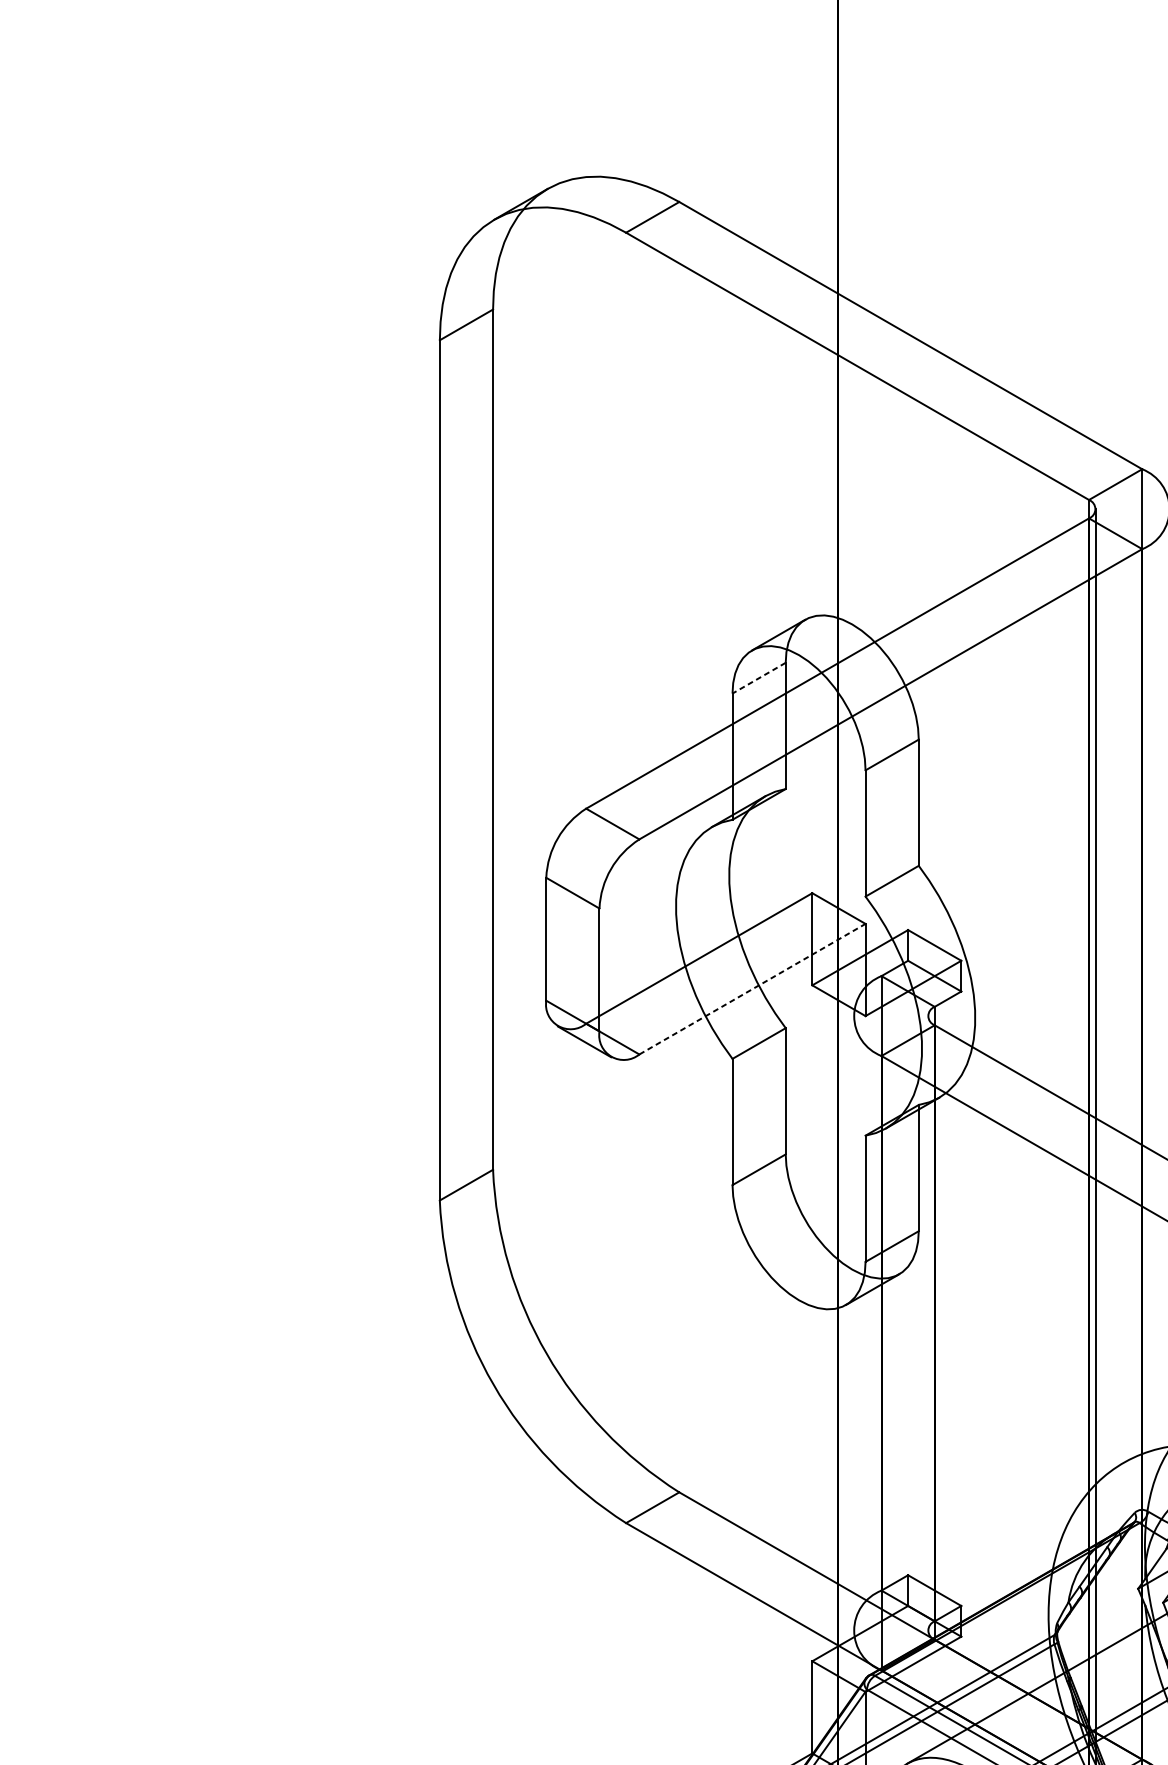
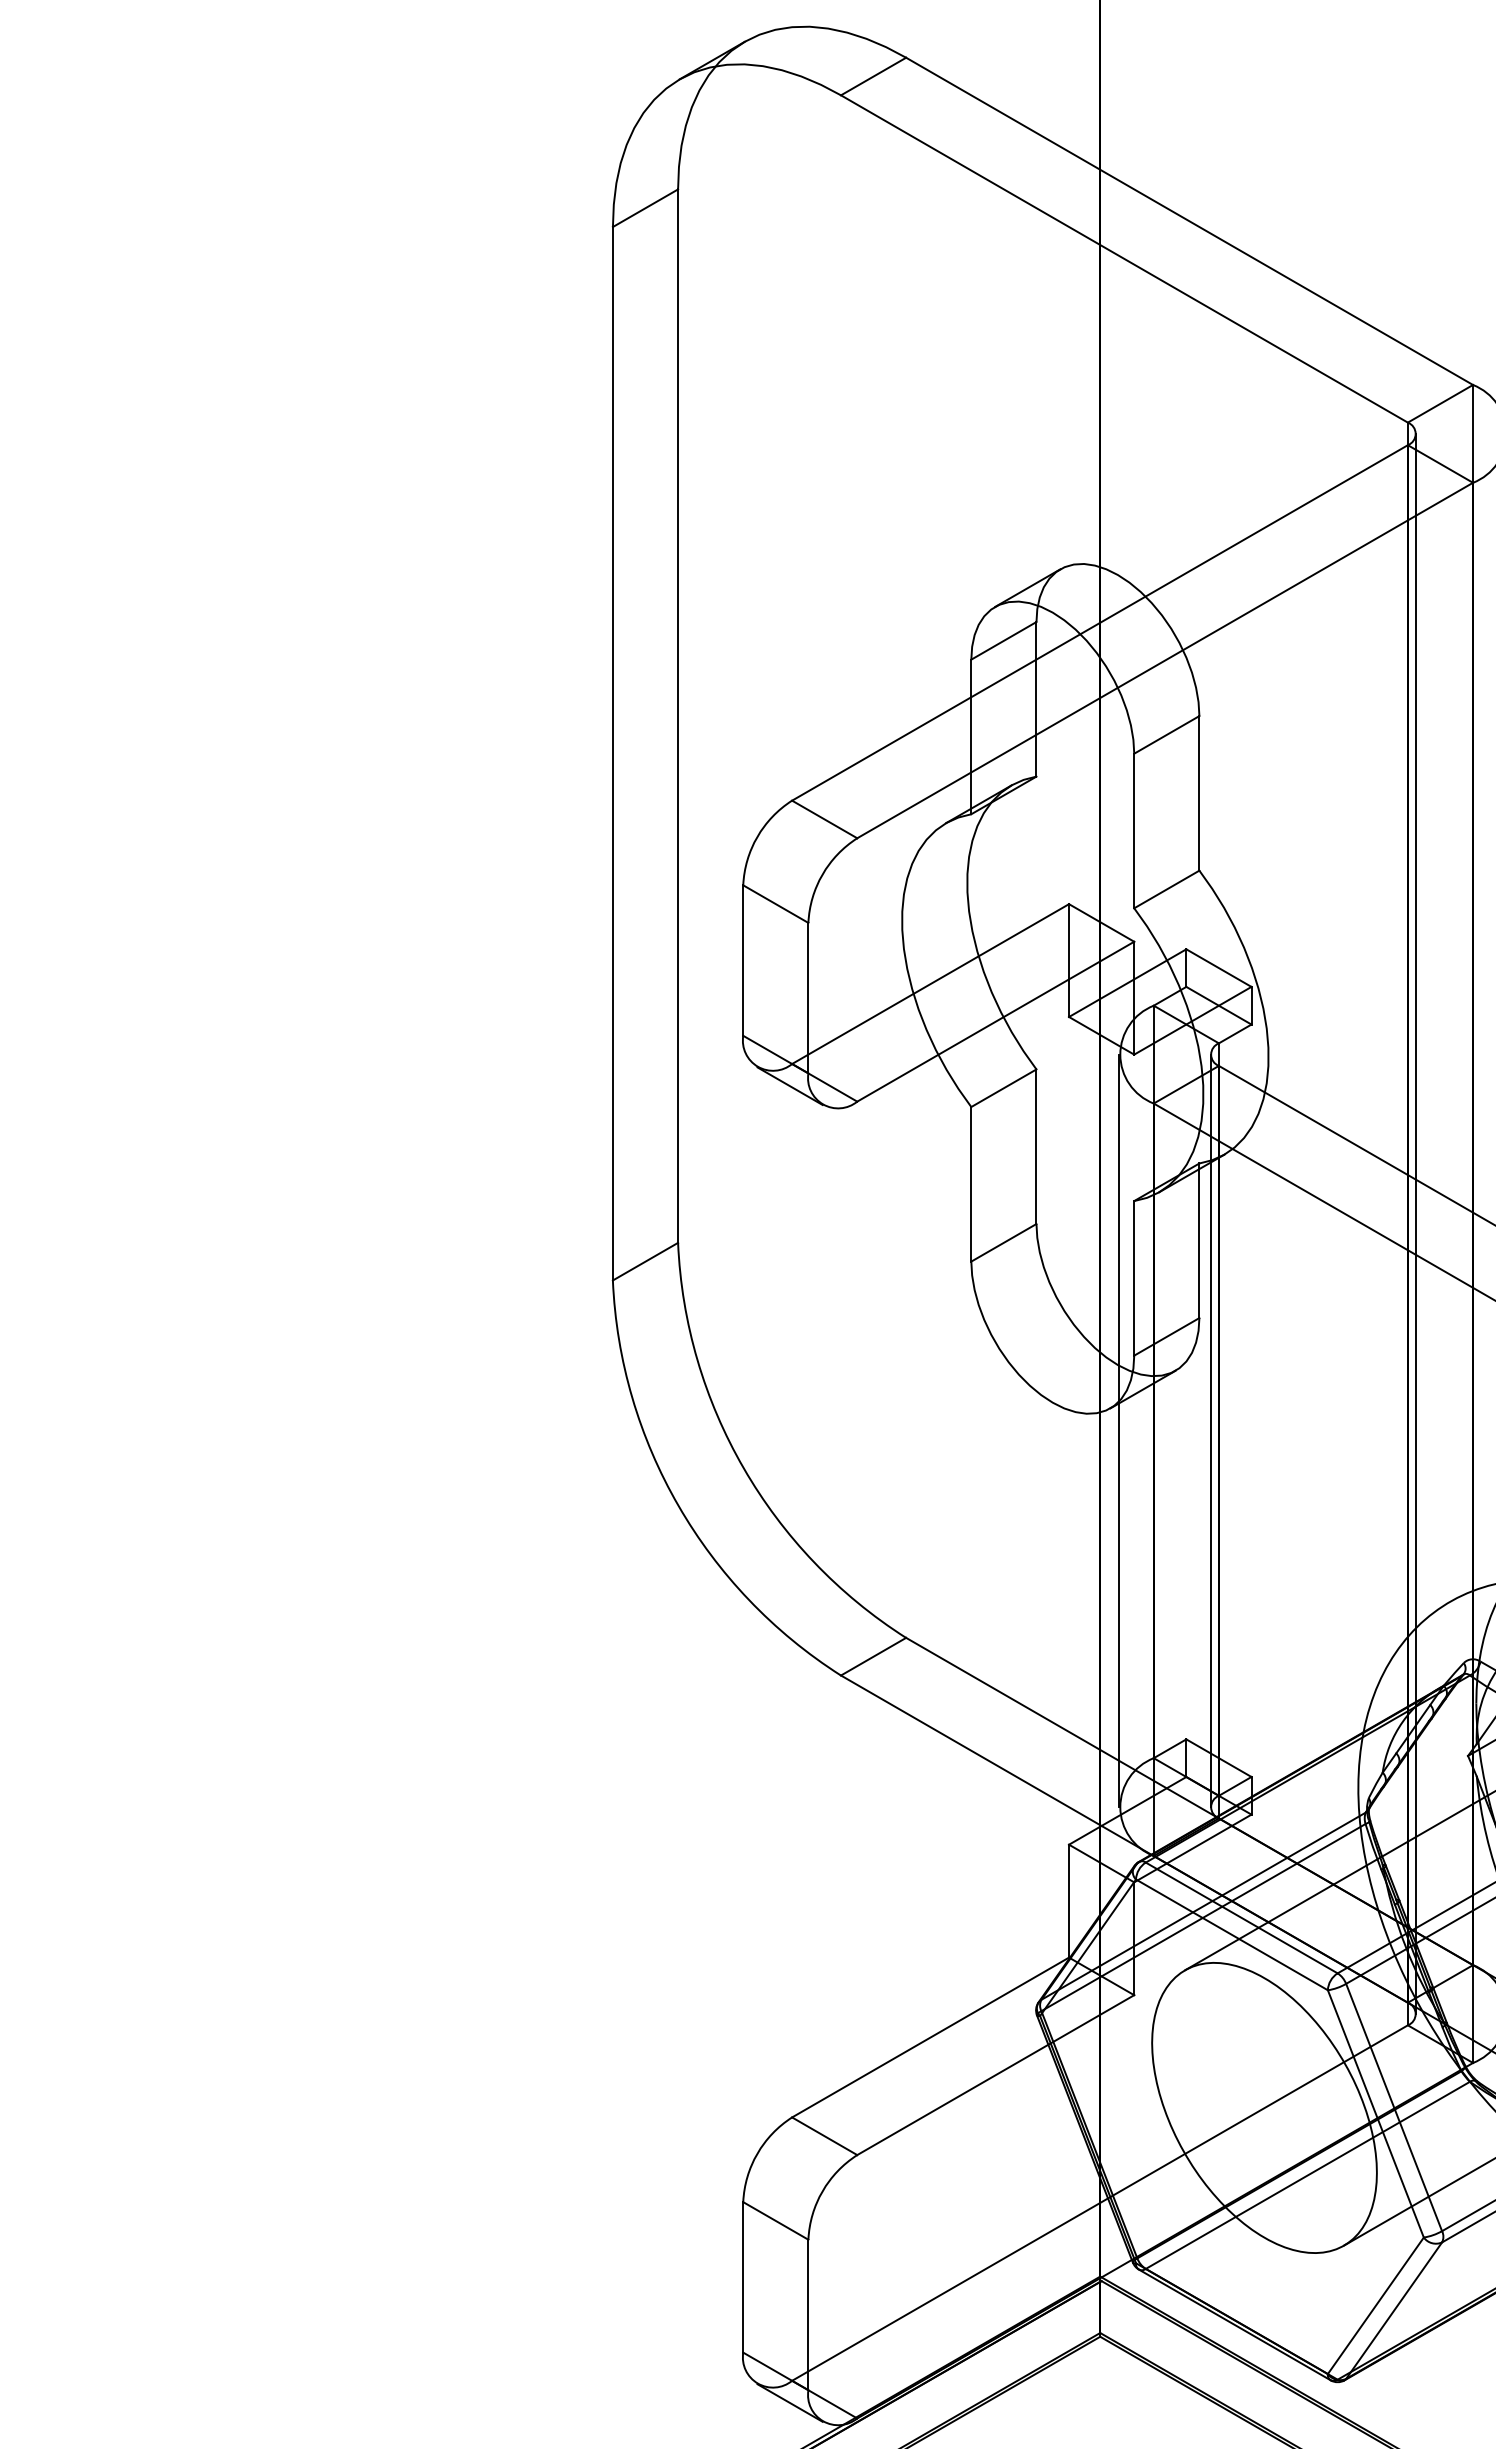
line: (758, 677) -> (1003, 640), dashed -> solid
line: (752, 989) -> (995, 1021), dashed -> solid
line: (852, 1323) -> (1118, 1430), added
line: (927, 1323) -> (1210, 1430), added

